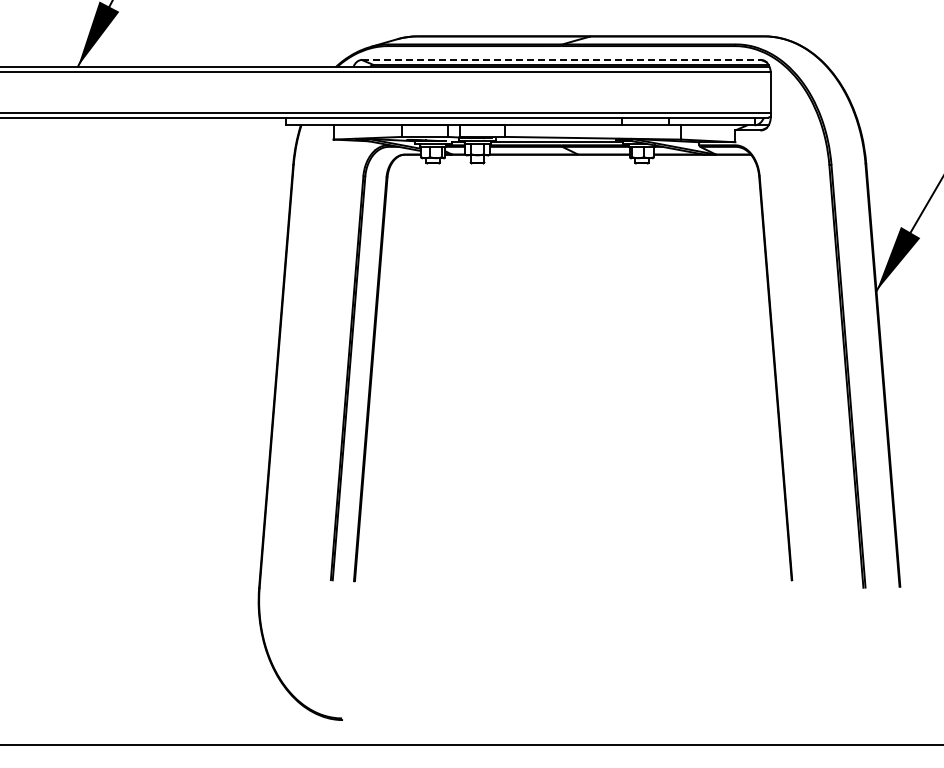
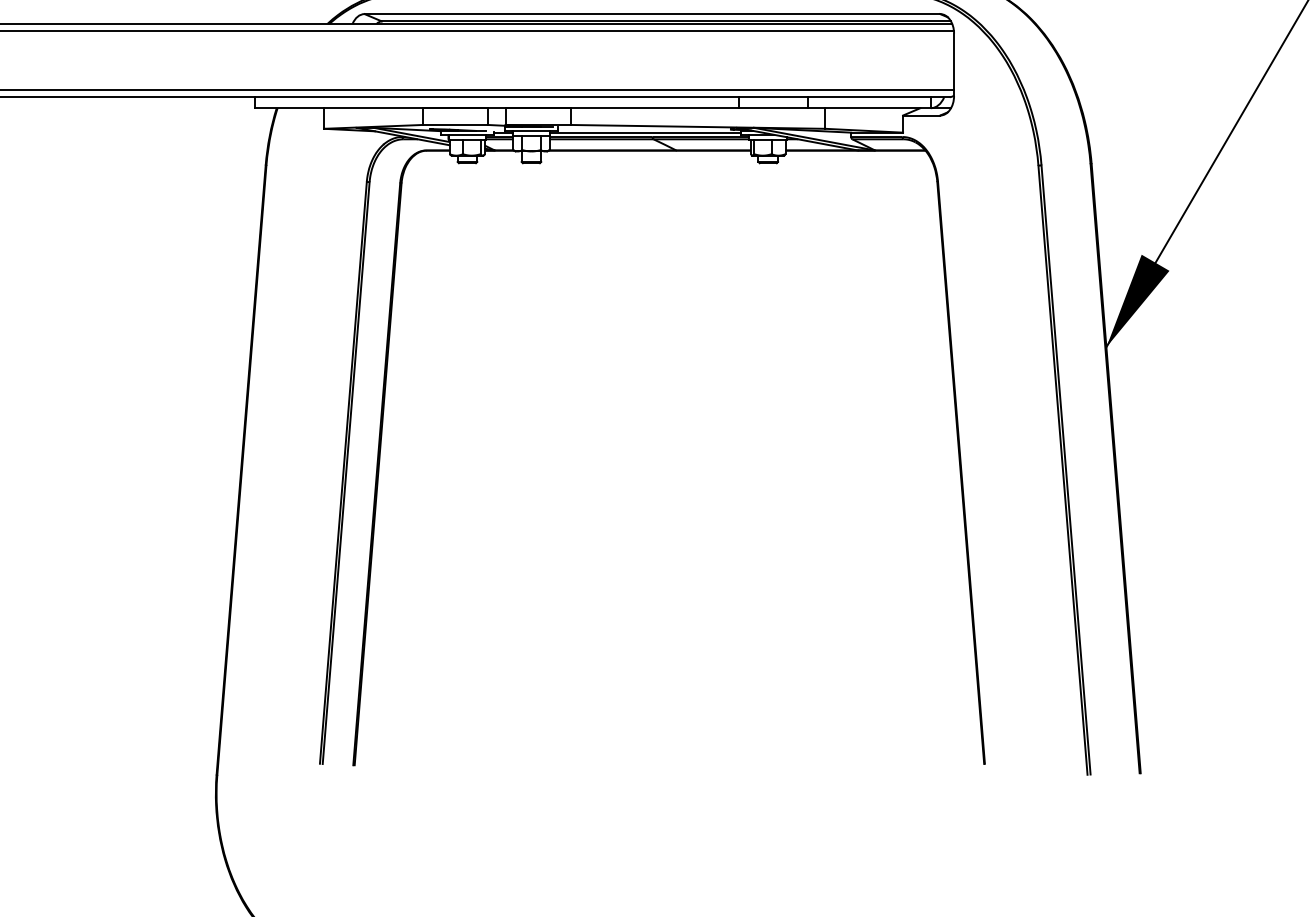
line: (561, 59) -> (652, 13), dashed -> solid

